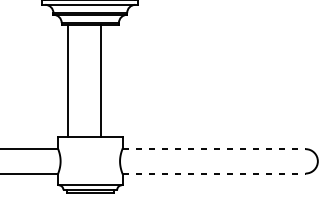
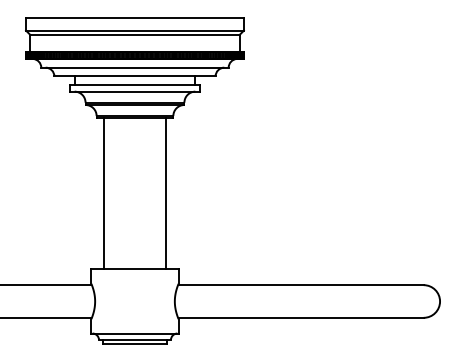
line: (101, 80) -> (165, 193), moved
line: (214, 149) -> (301, 285), dashed -> solid
line: (214, 173) -> (301, 317), dashed -> solid

